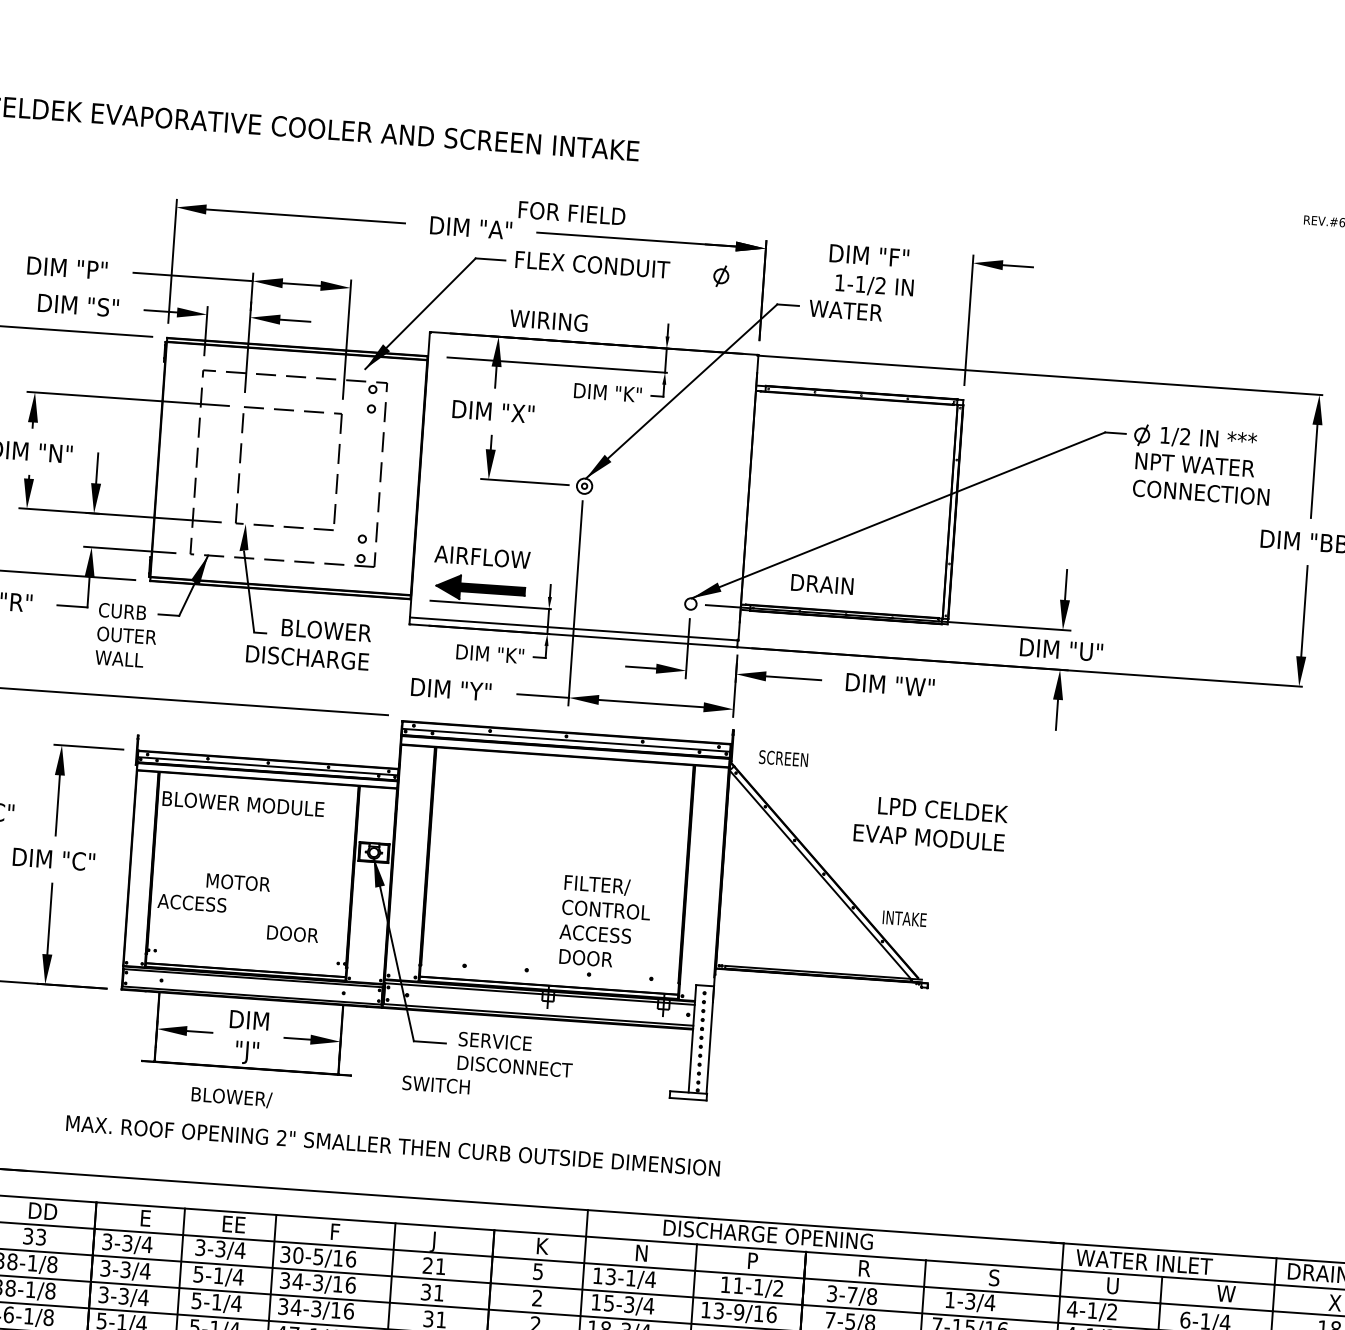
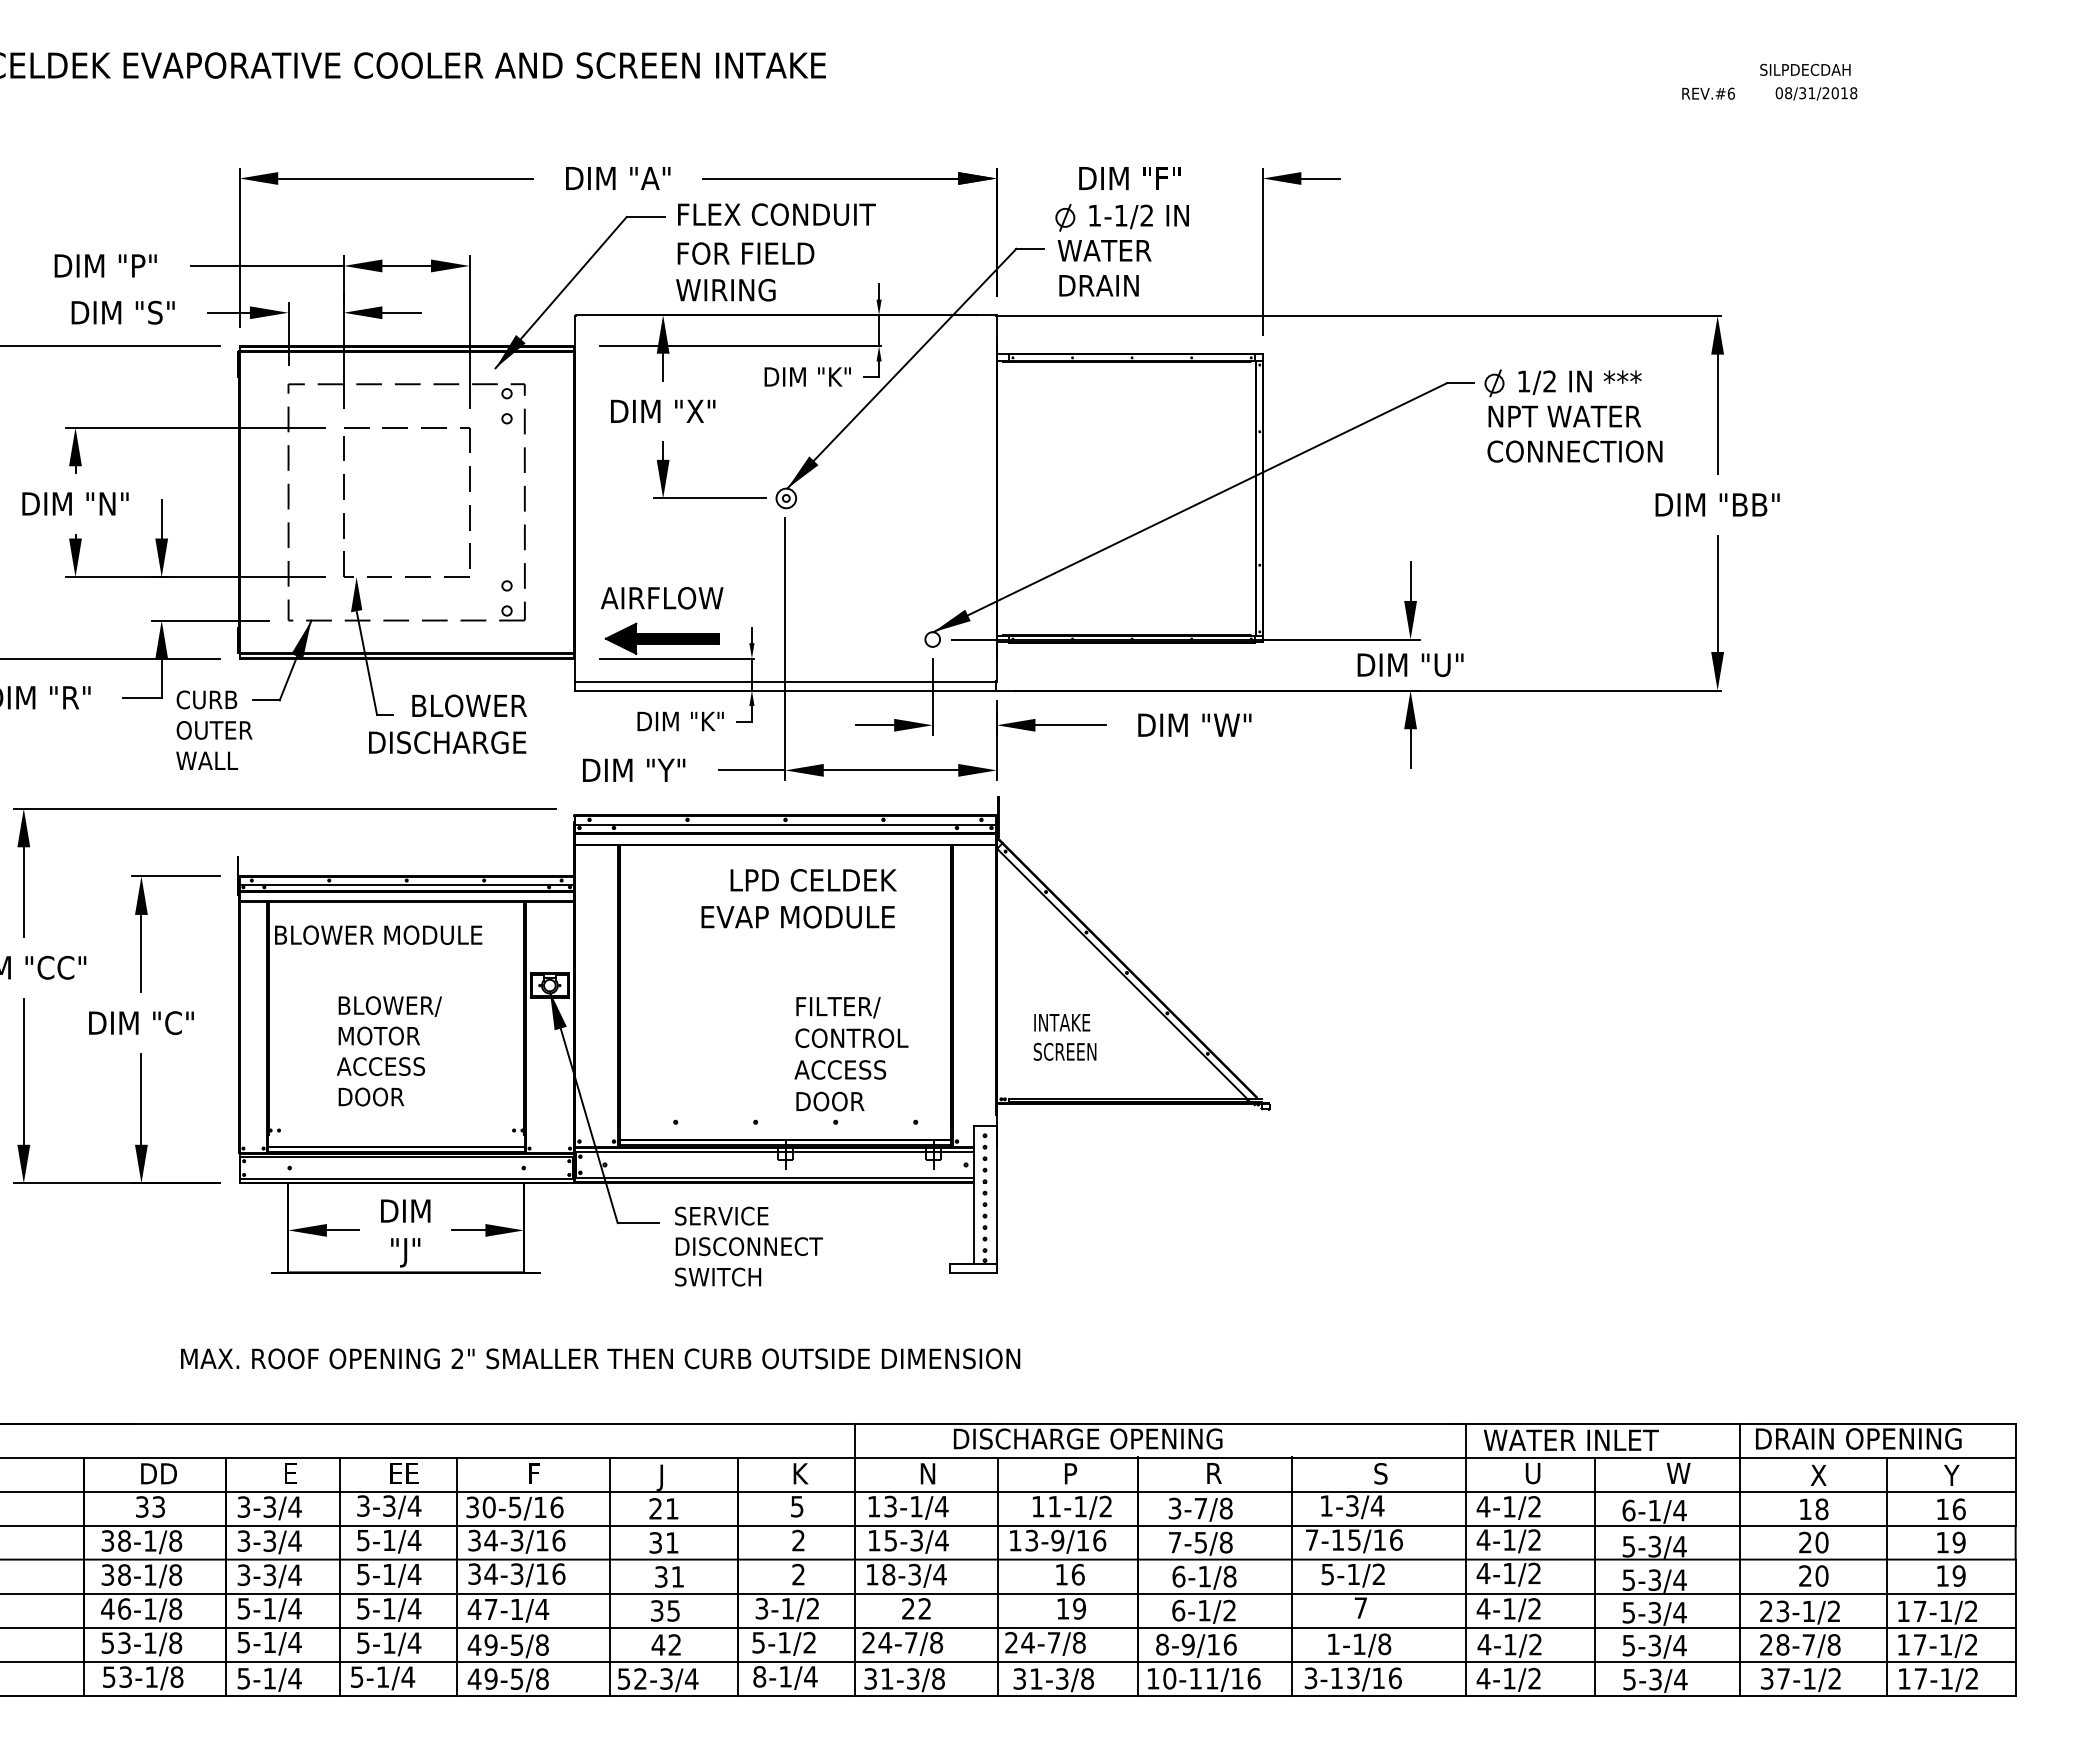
text: (571, 213) -> (745, 253), moved
part: (721, 276) -> (1065, 217), moved
text: (821, 584) -> (1098, 285), moved
text: (783, 758) -> (1064, 1051), moved
text: (930, 823) -> (798, 898), moved
text: (191, 903) -> (380, 1066), moved
text: (904, 918) -> (1062, 1022), moved
text: (292, 933) -> (371, 1096), moved
text: (436, 1084) -> (718, 1276), moved
text: (231, 1097) -> (389, 1006), moved

